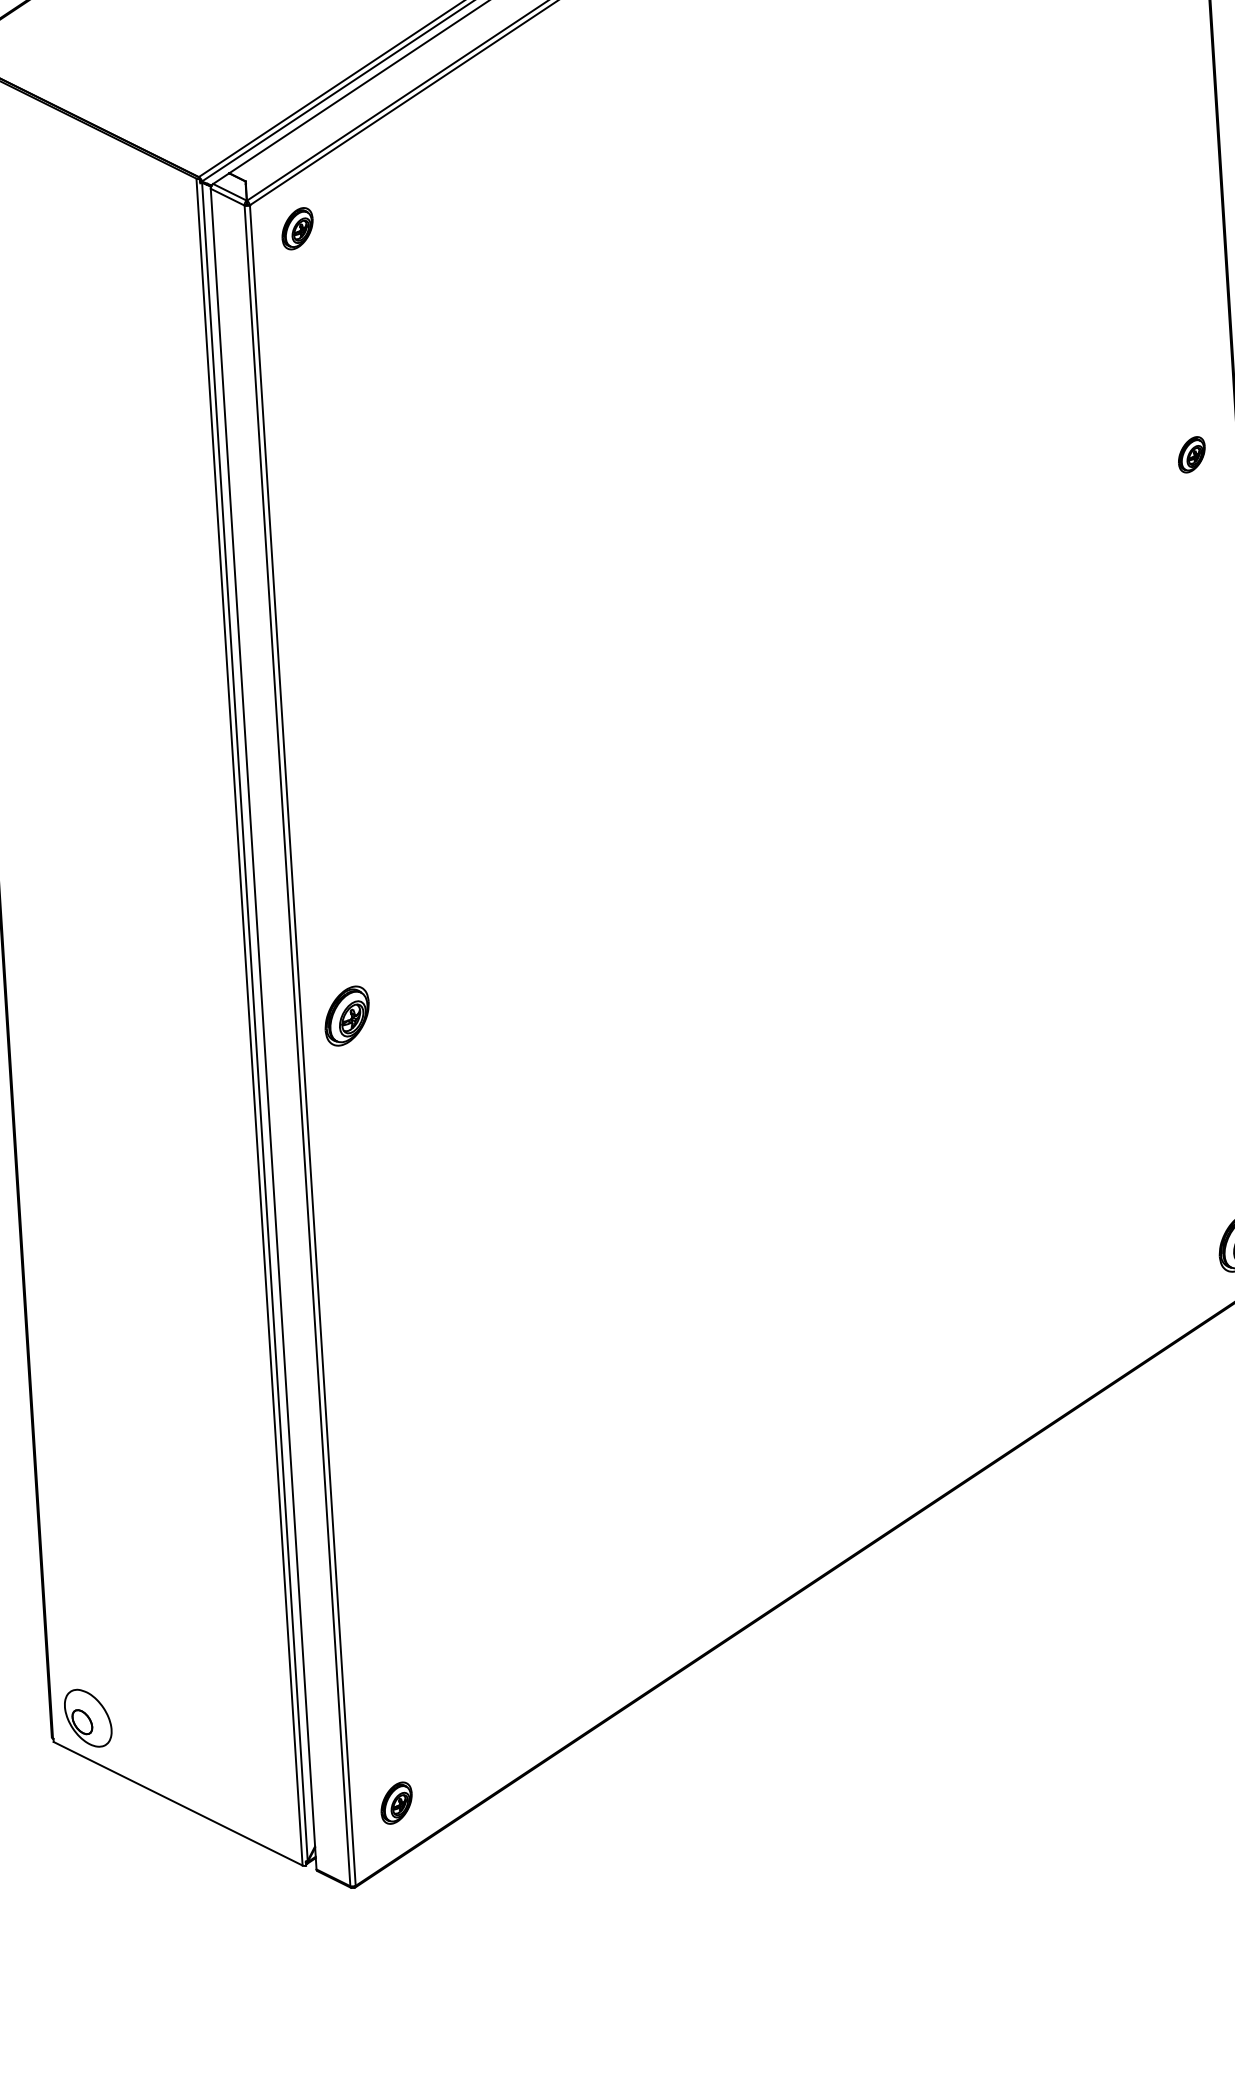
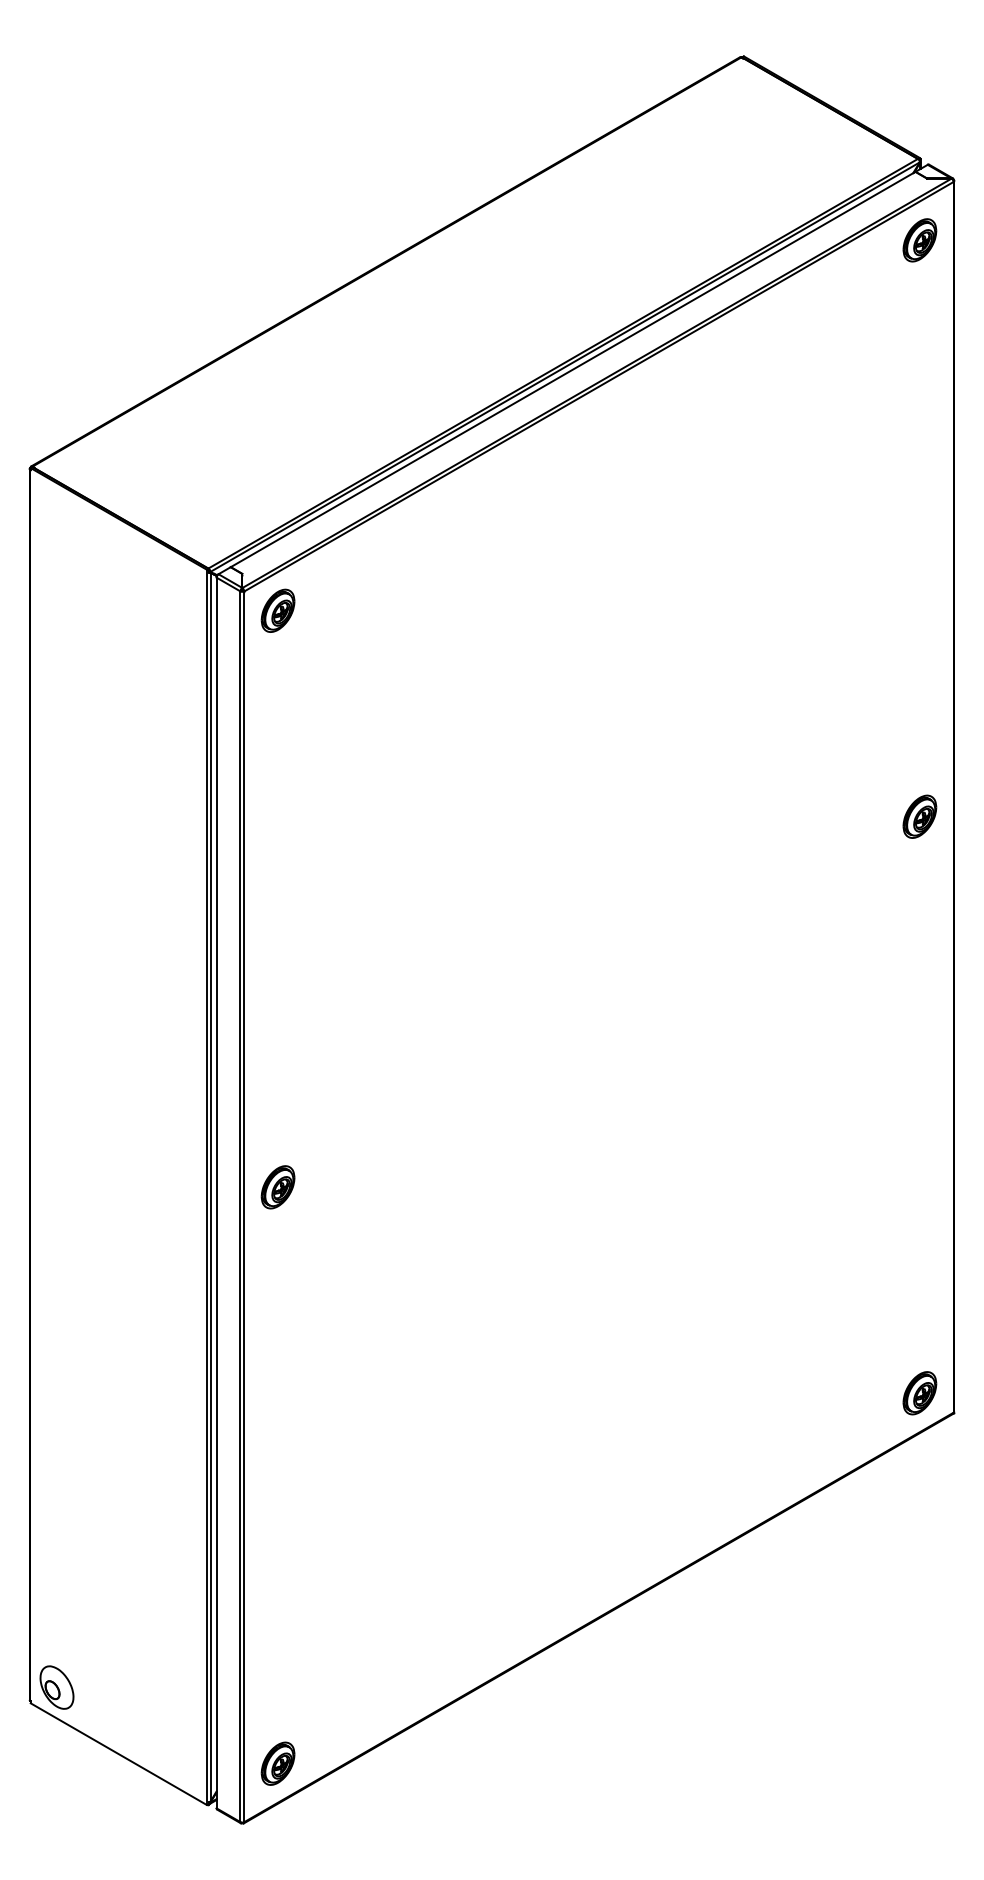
part: (296, 228) -> (277, 610), size x1.43
part: (1191, 454) -> (919, 816), size x1.67
part: (395, 1802) -> (277, 1763), size x1.43

